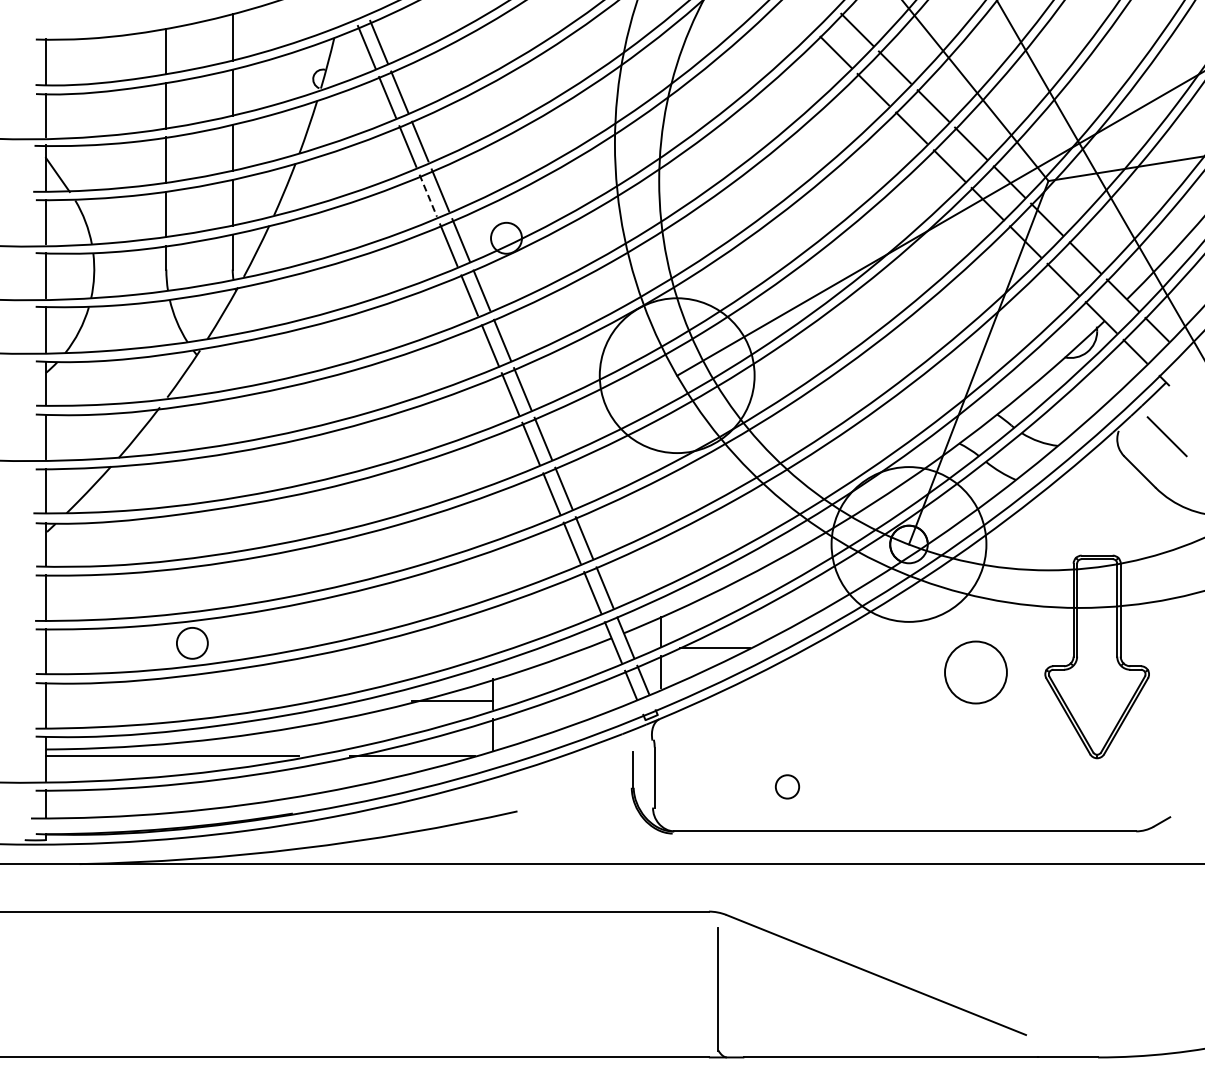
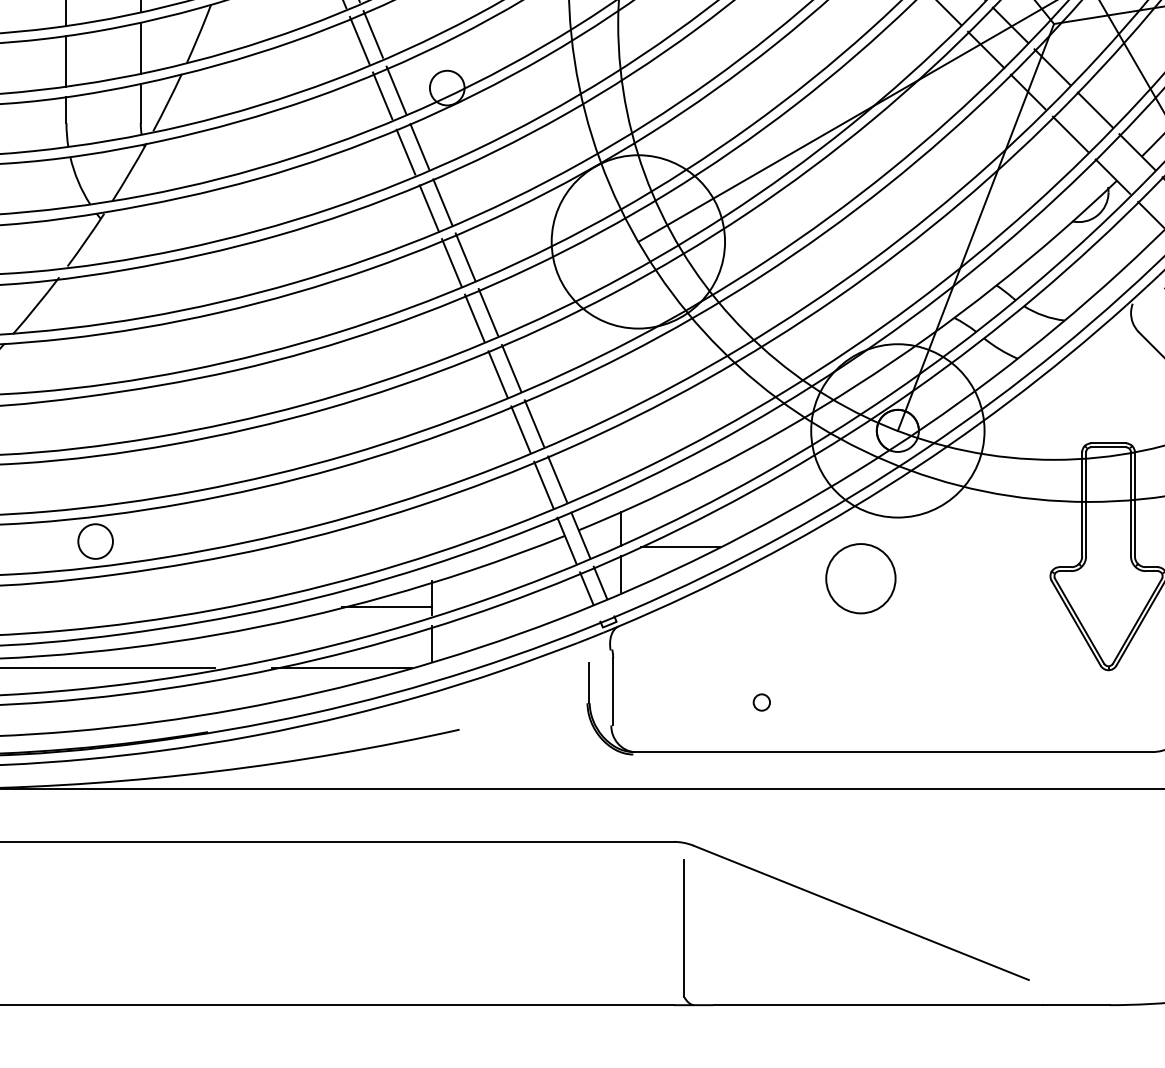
line: (428, 195) -> (359, 40), dashed -> solid
circle: (975, 672) -> (860, 578), moved
circle: (787, 787) -> (761, 702), size x0.62

